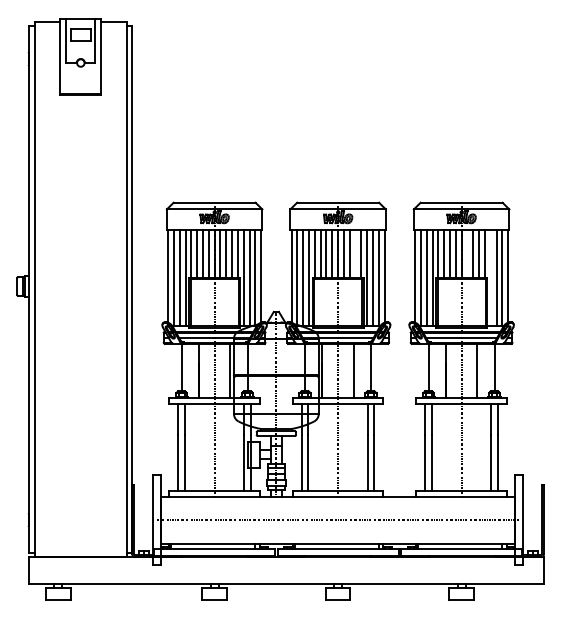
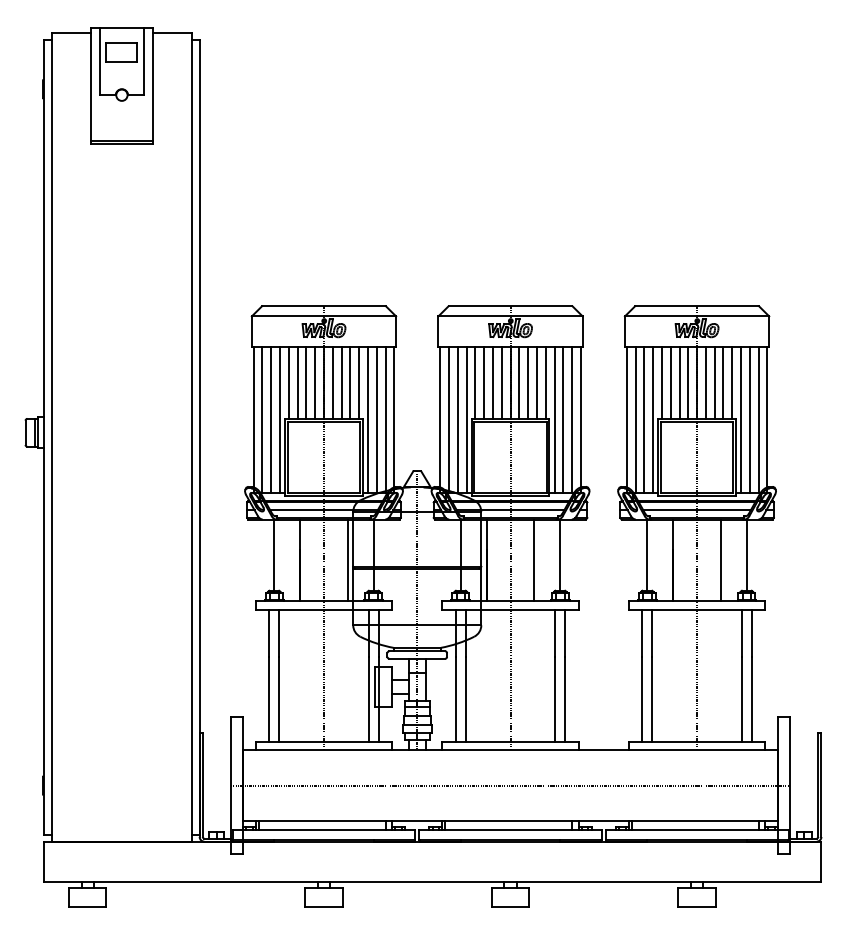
line: (355, 253) -> (536, 382), added
line: (467, 253) -> (705, 382), added
line: (490, 277) -> (740, 419), added

